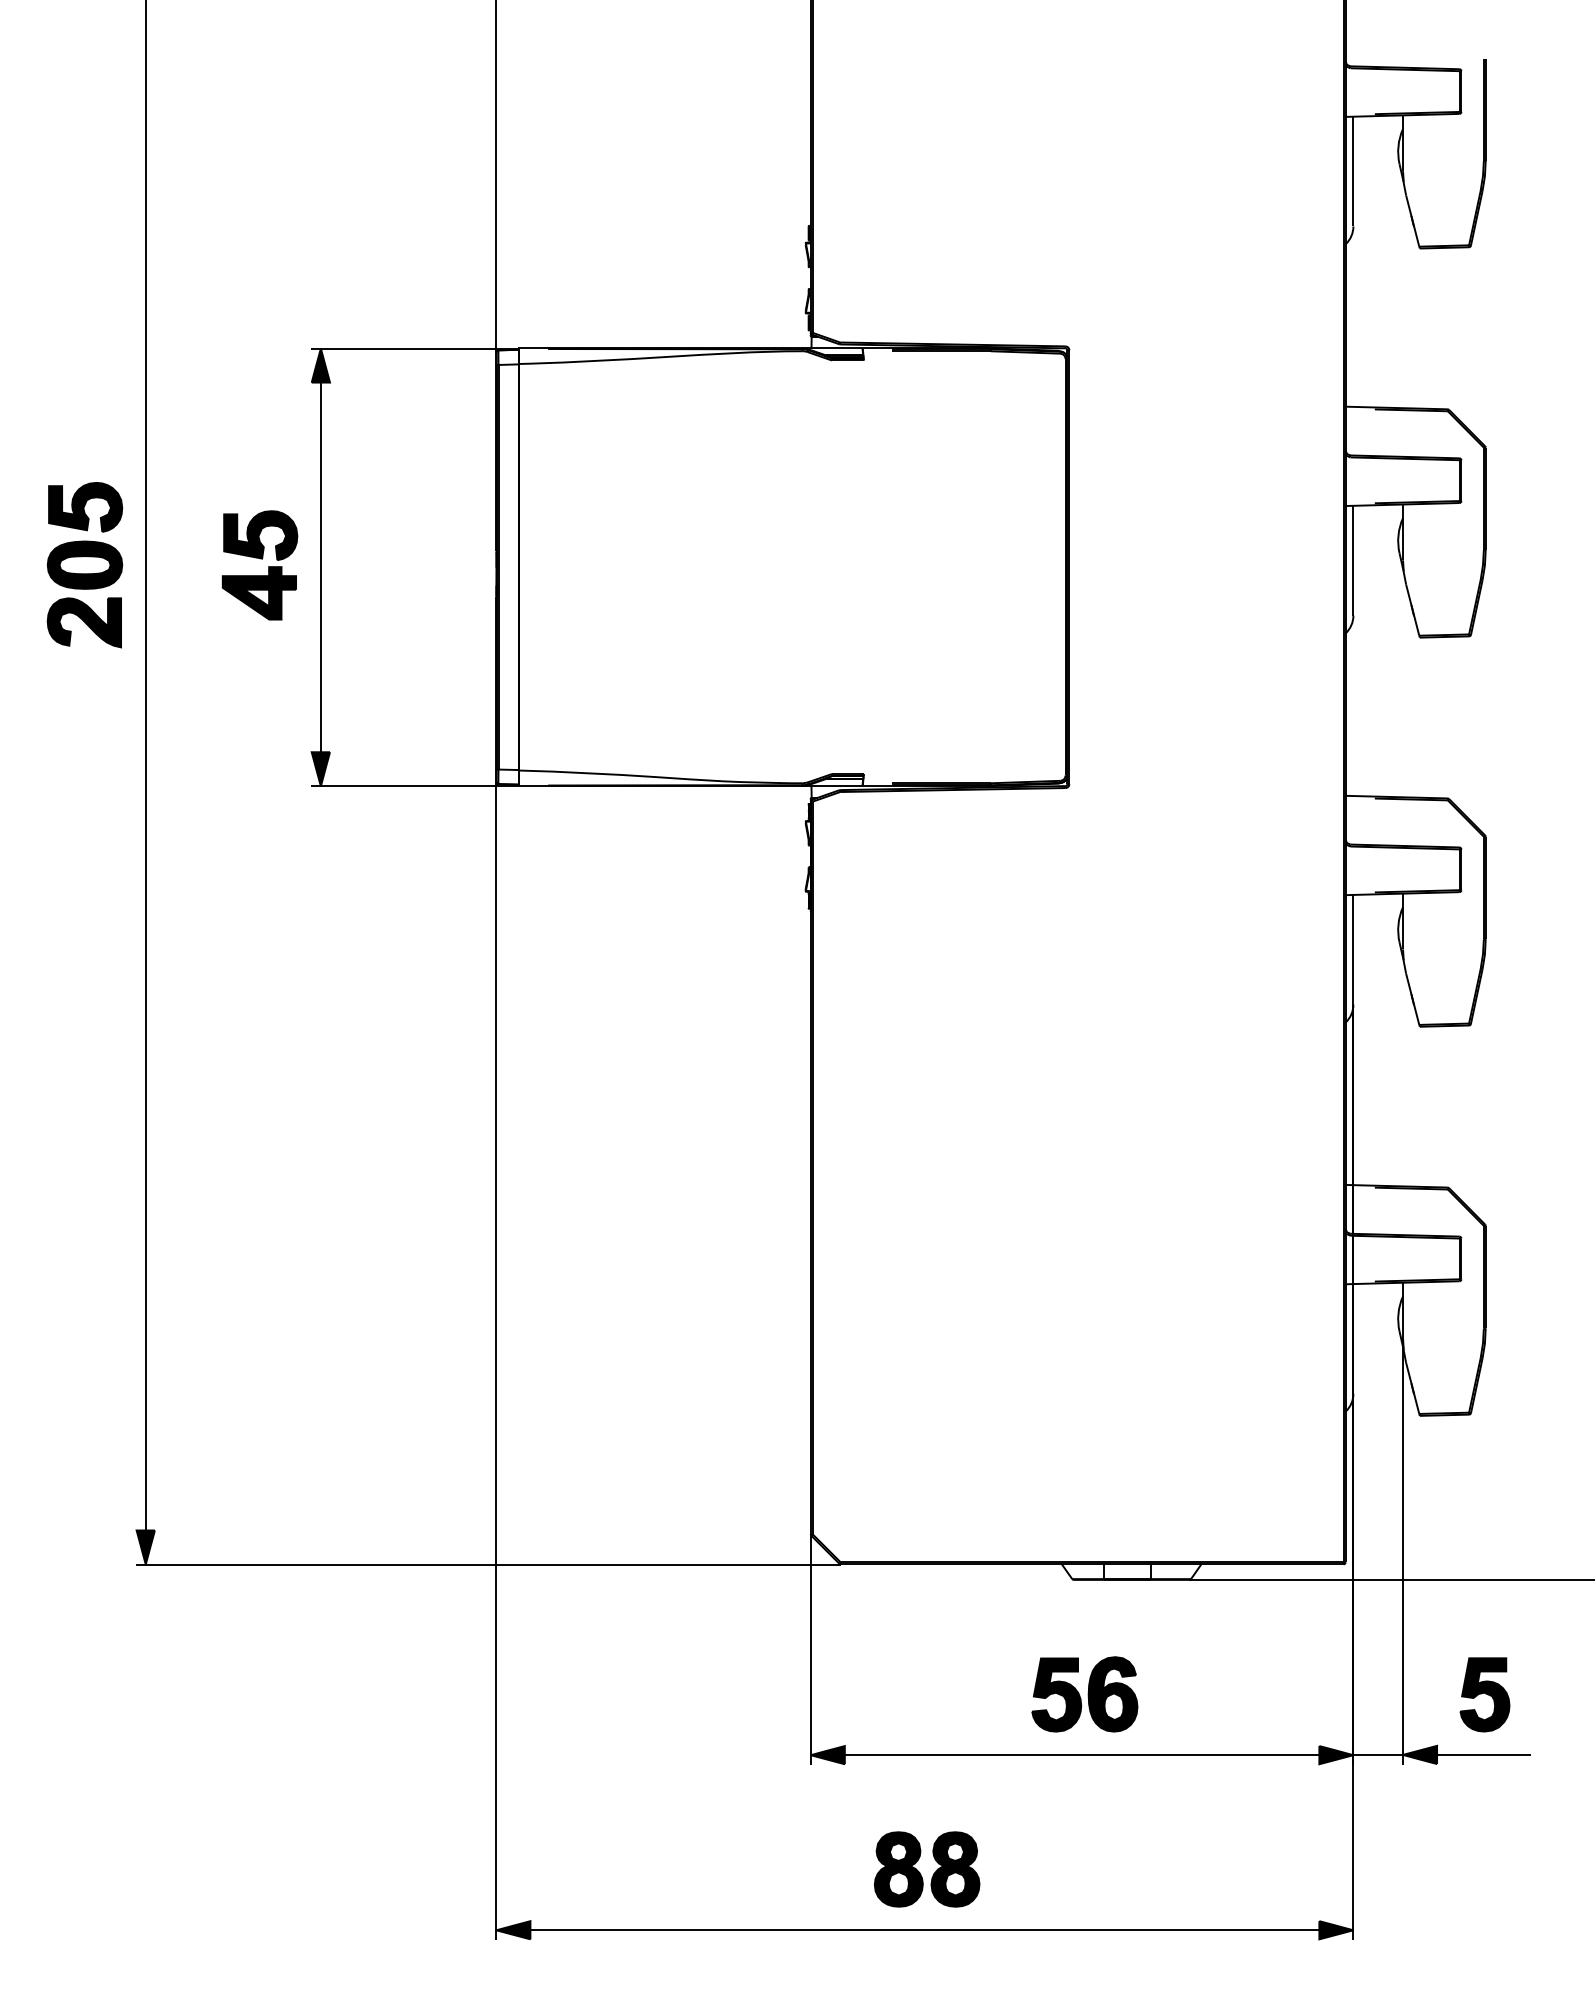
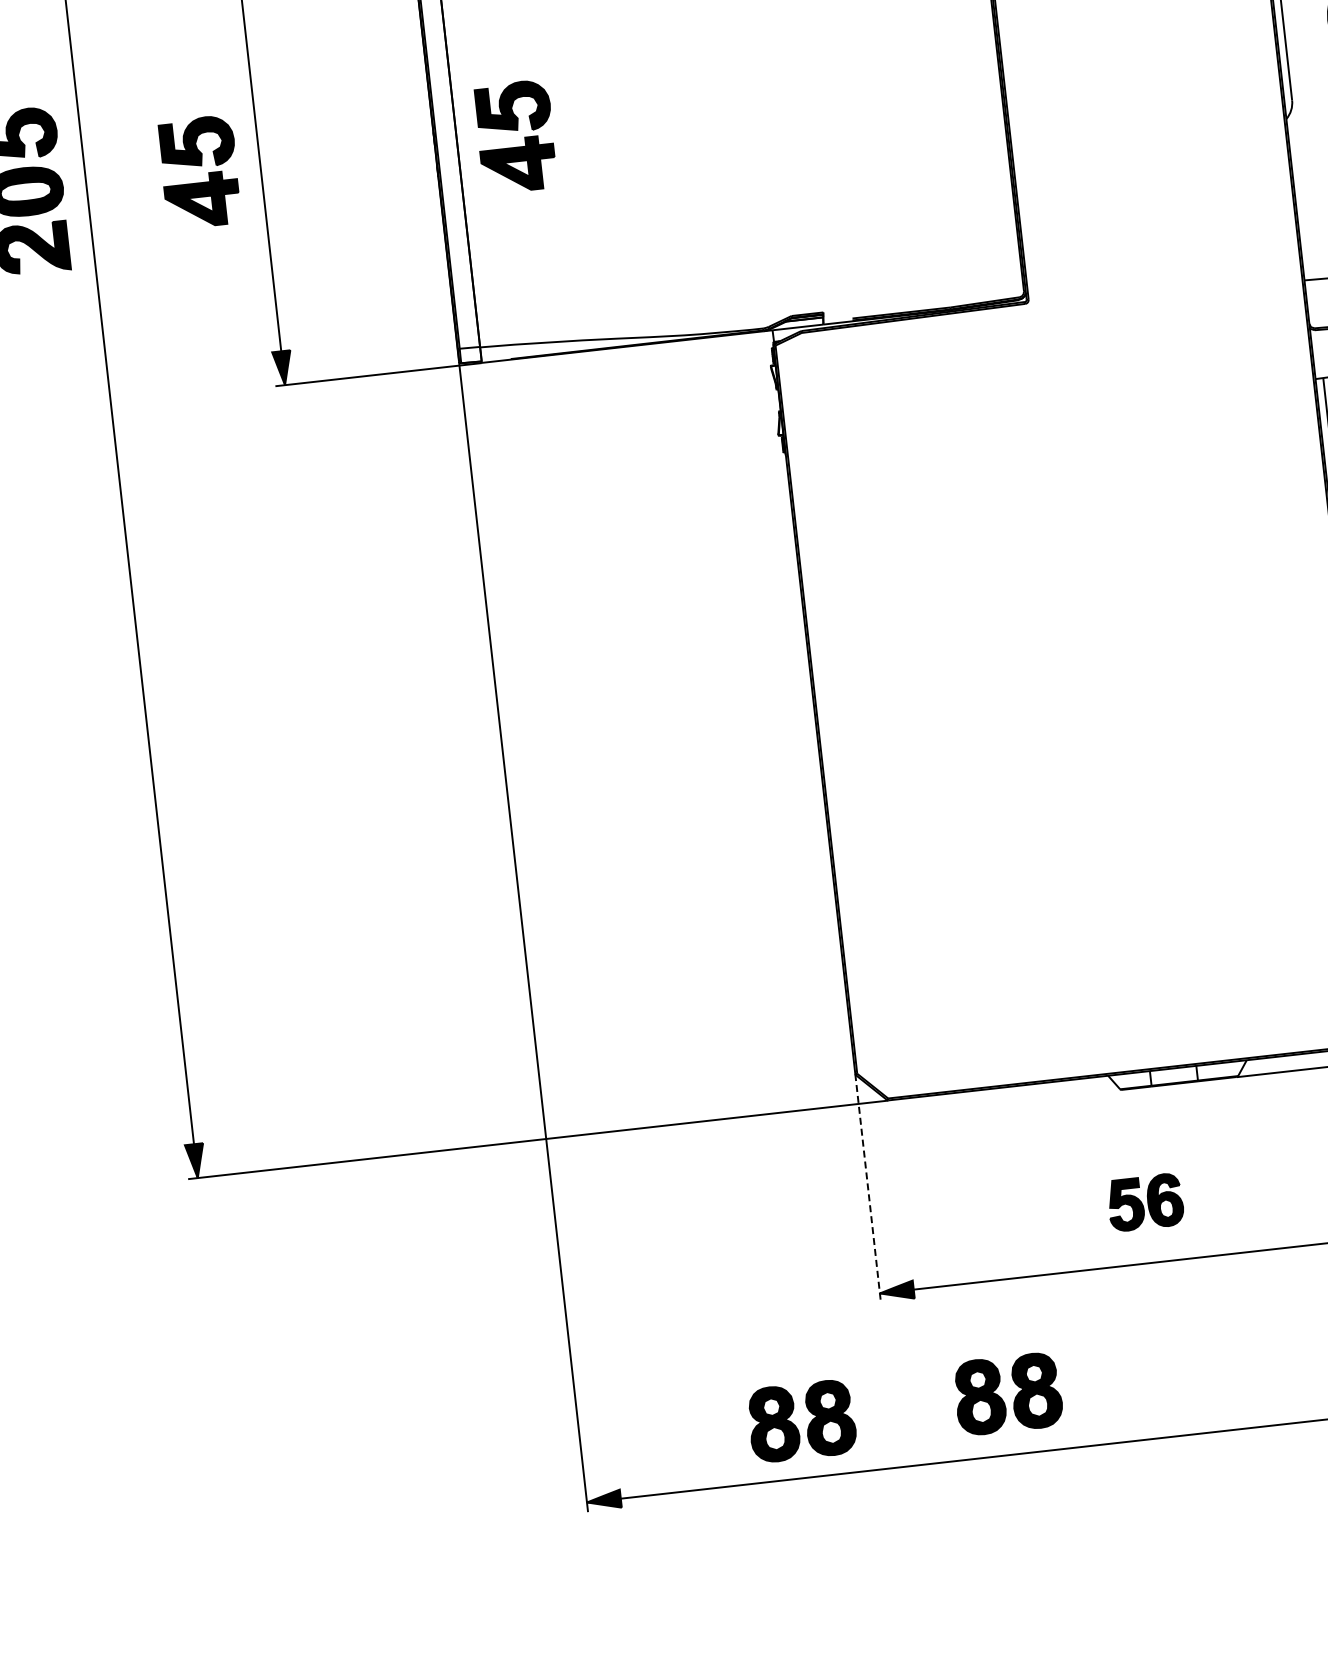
part: (578, 559) -> (515, 131), added
line: (810, 1650) -> (867, 1189), solid -> dashed
part: (1084, 1694) -> (1145, 1202), size x0.7
part: (712, 1876) -> (795, 1424), added

